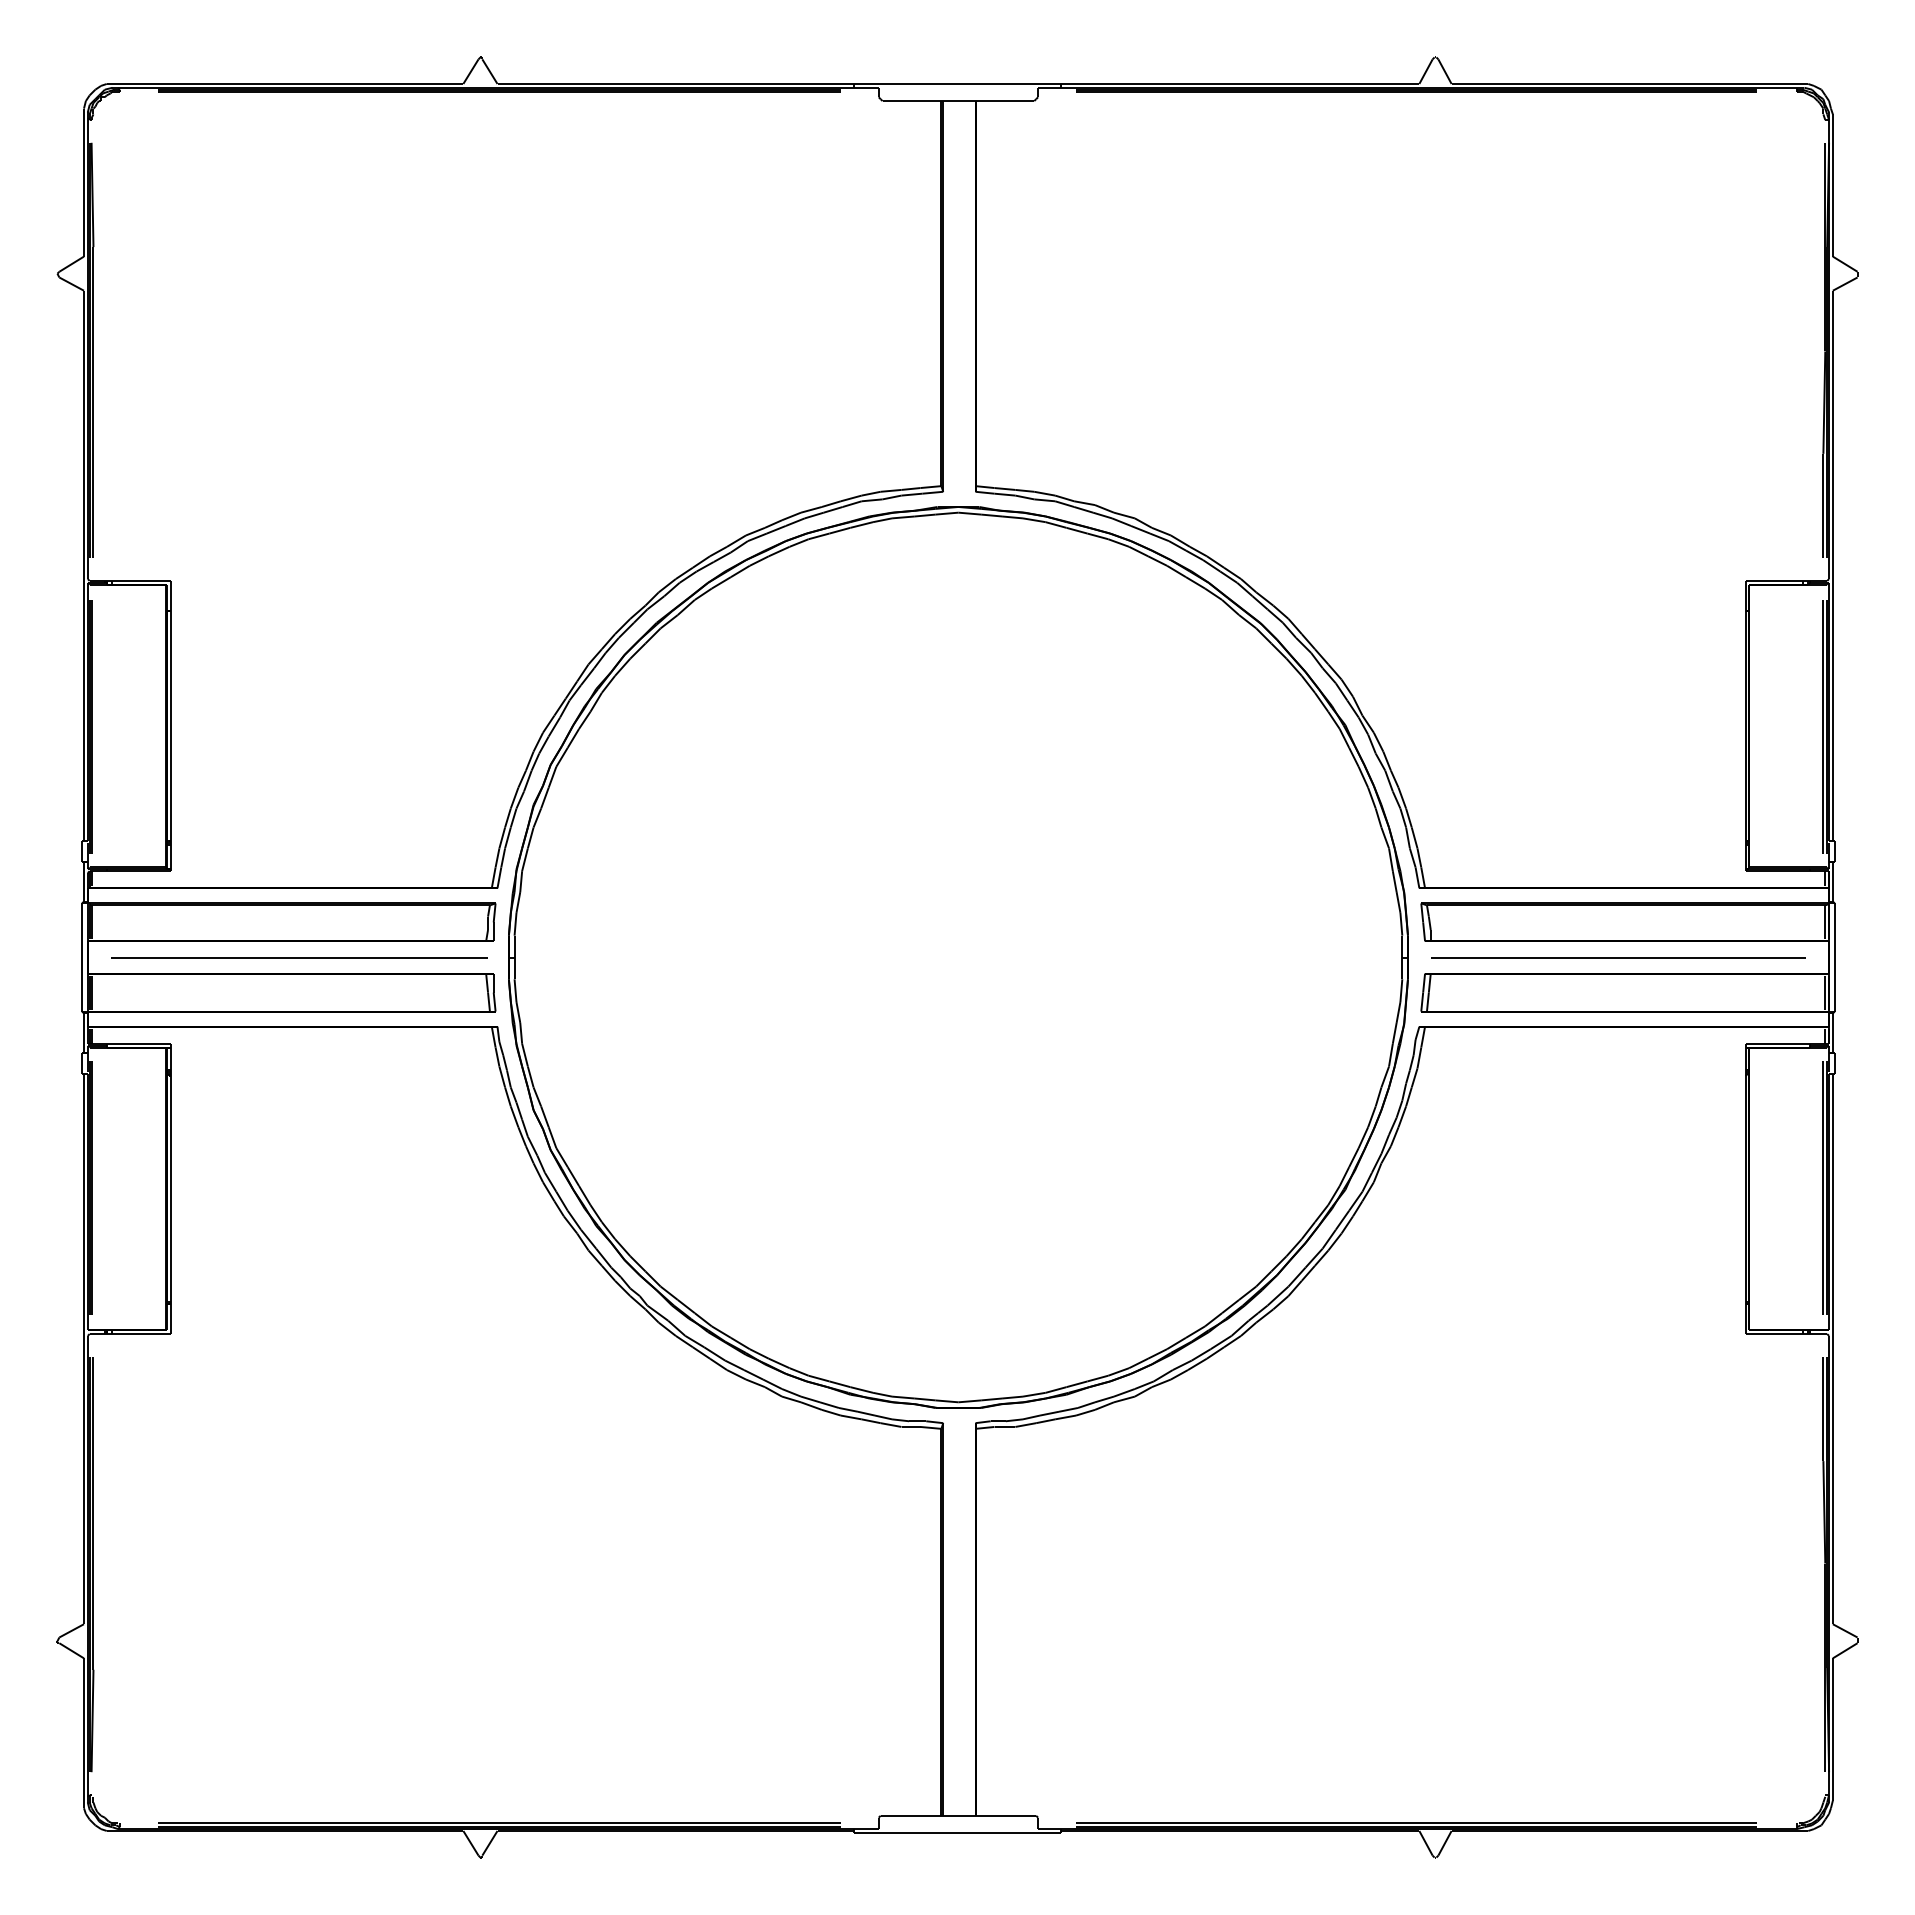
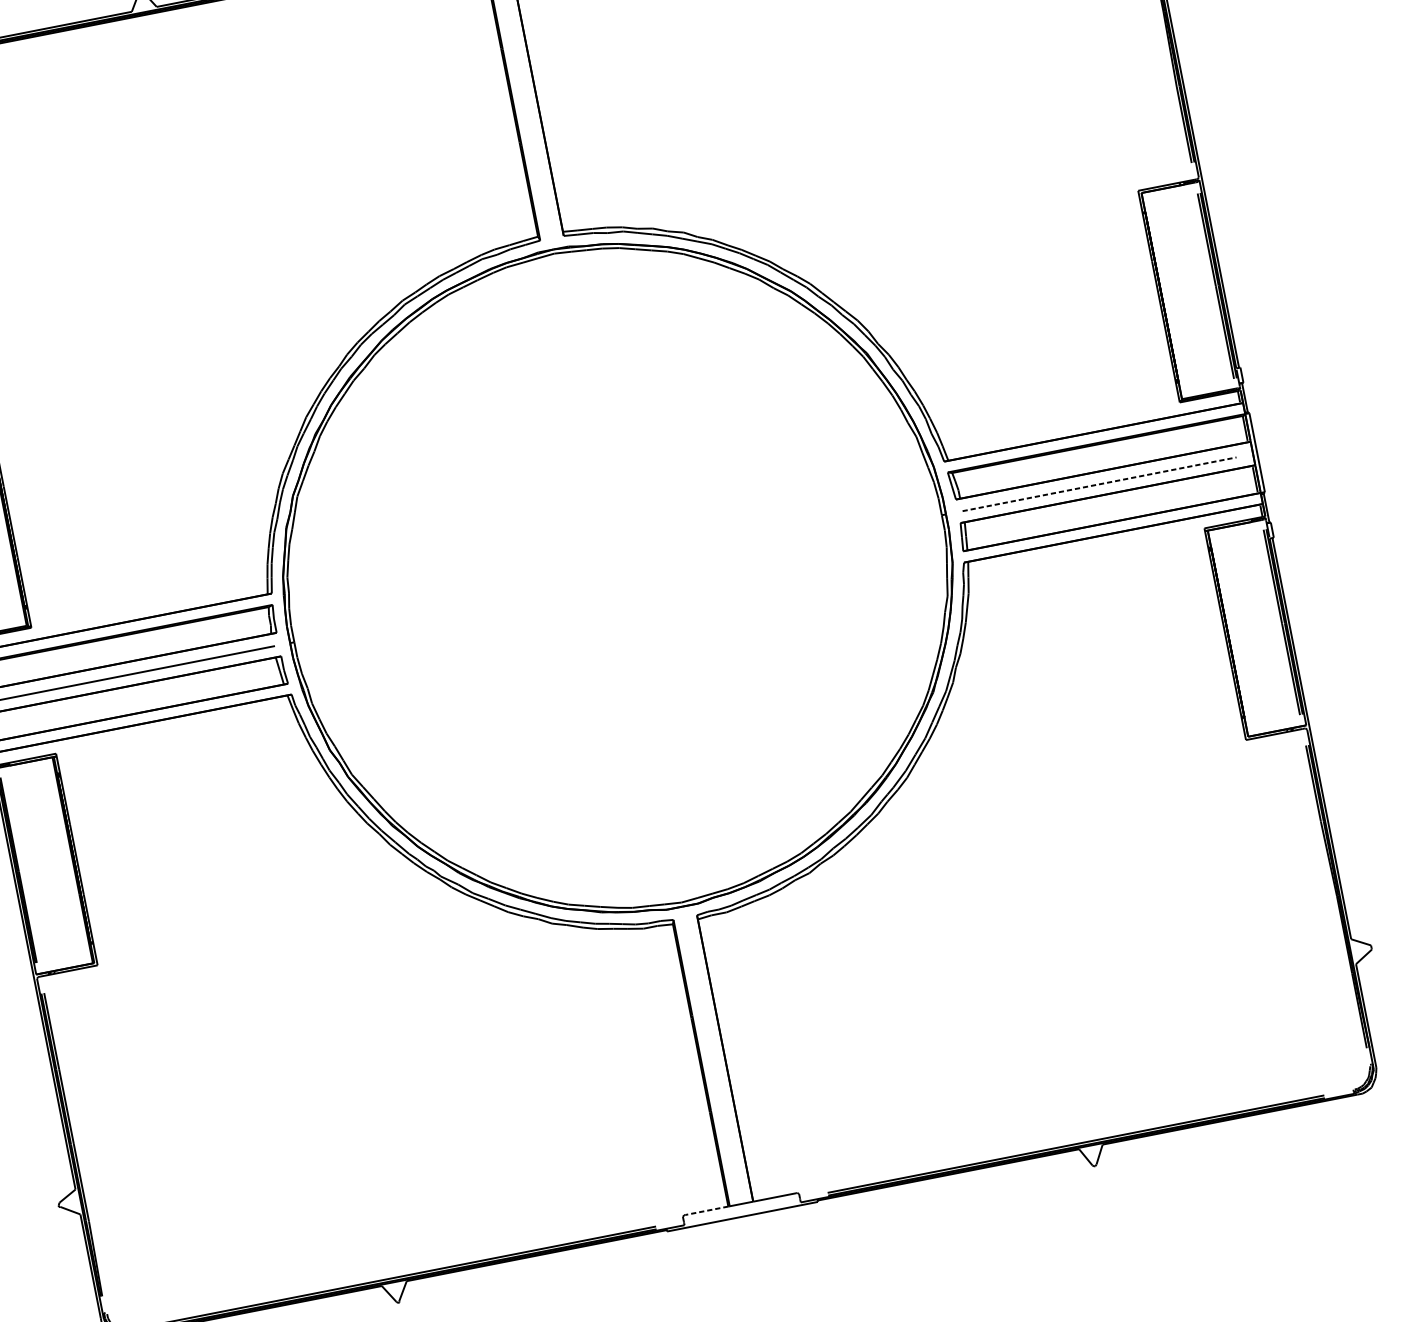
line: (1618, 958) -> (1099, 484), solid -> dashed
line: (911, 1815) -> (706, 1210), solid -> dashed

